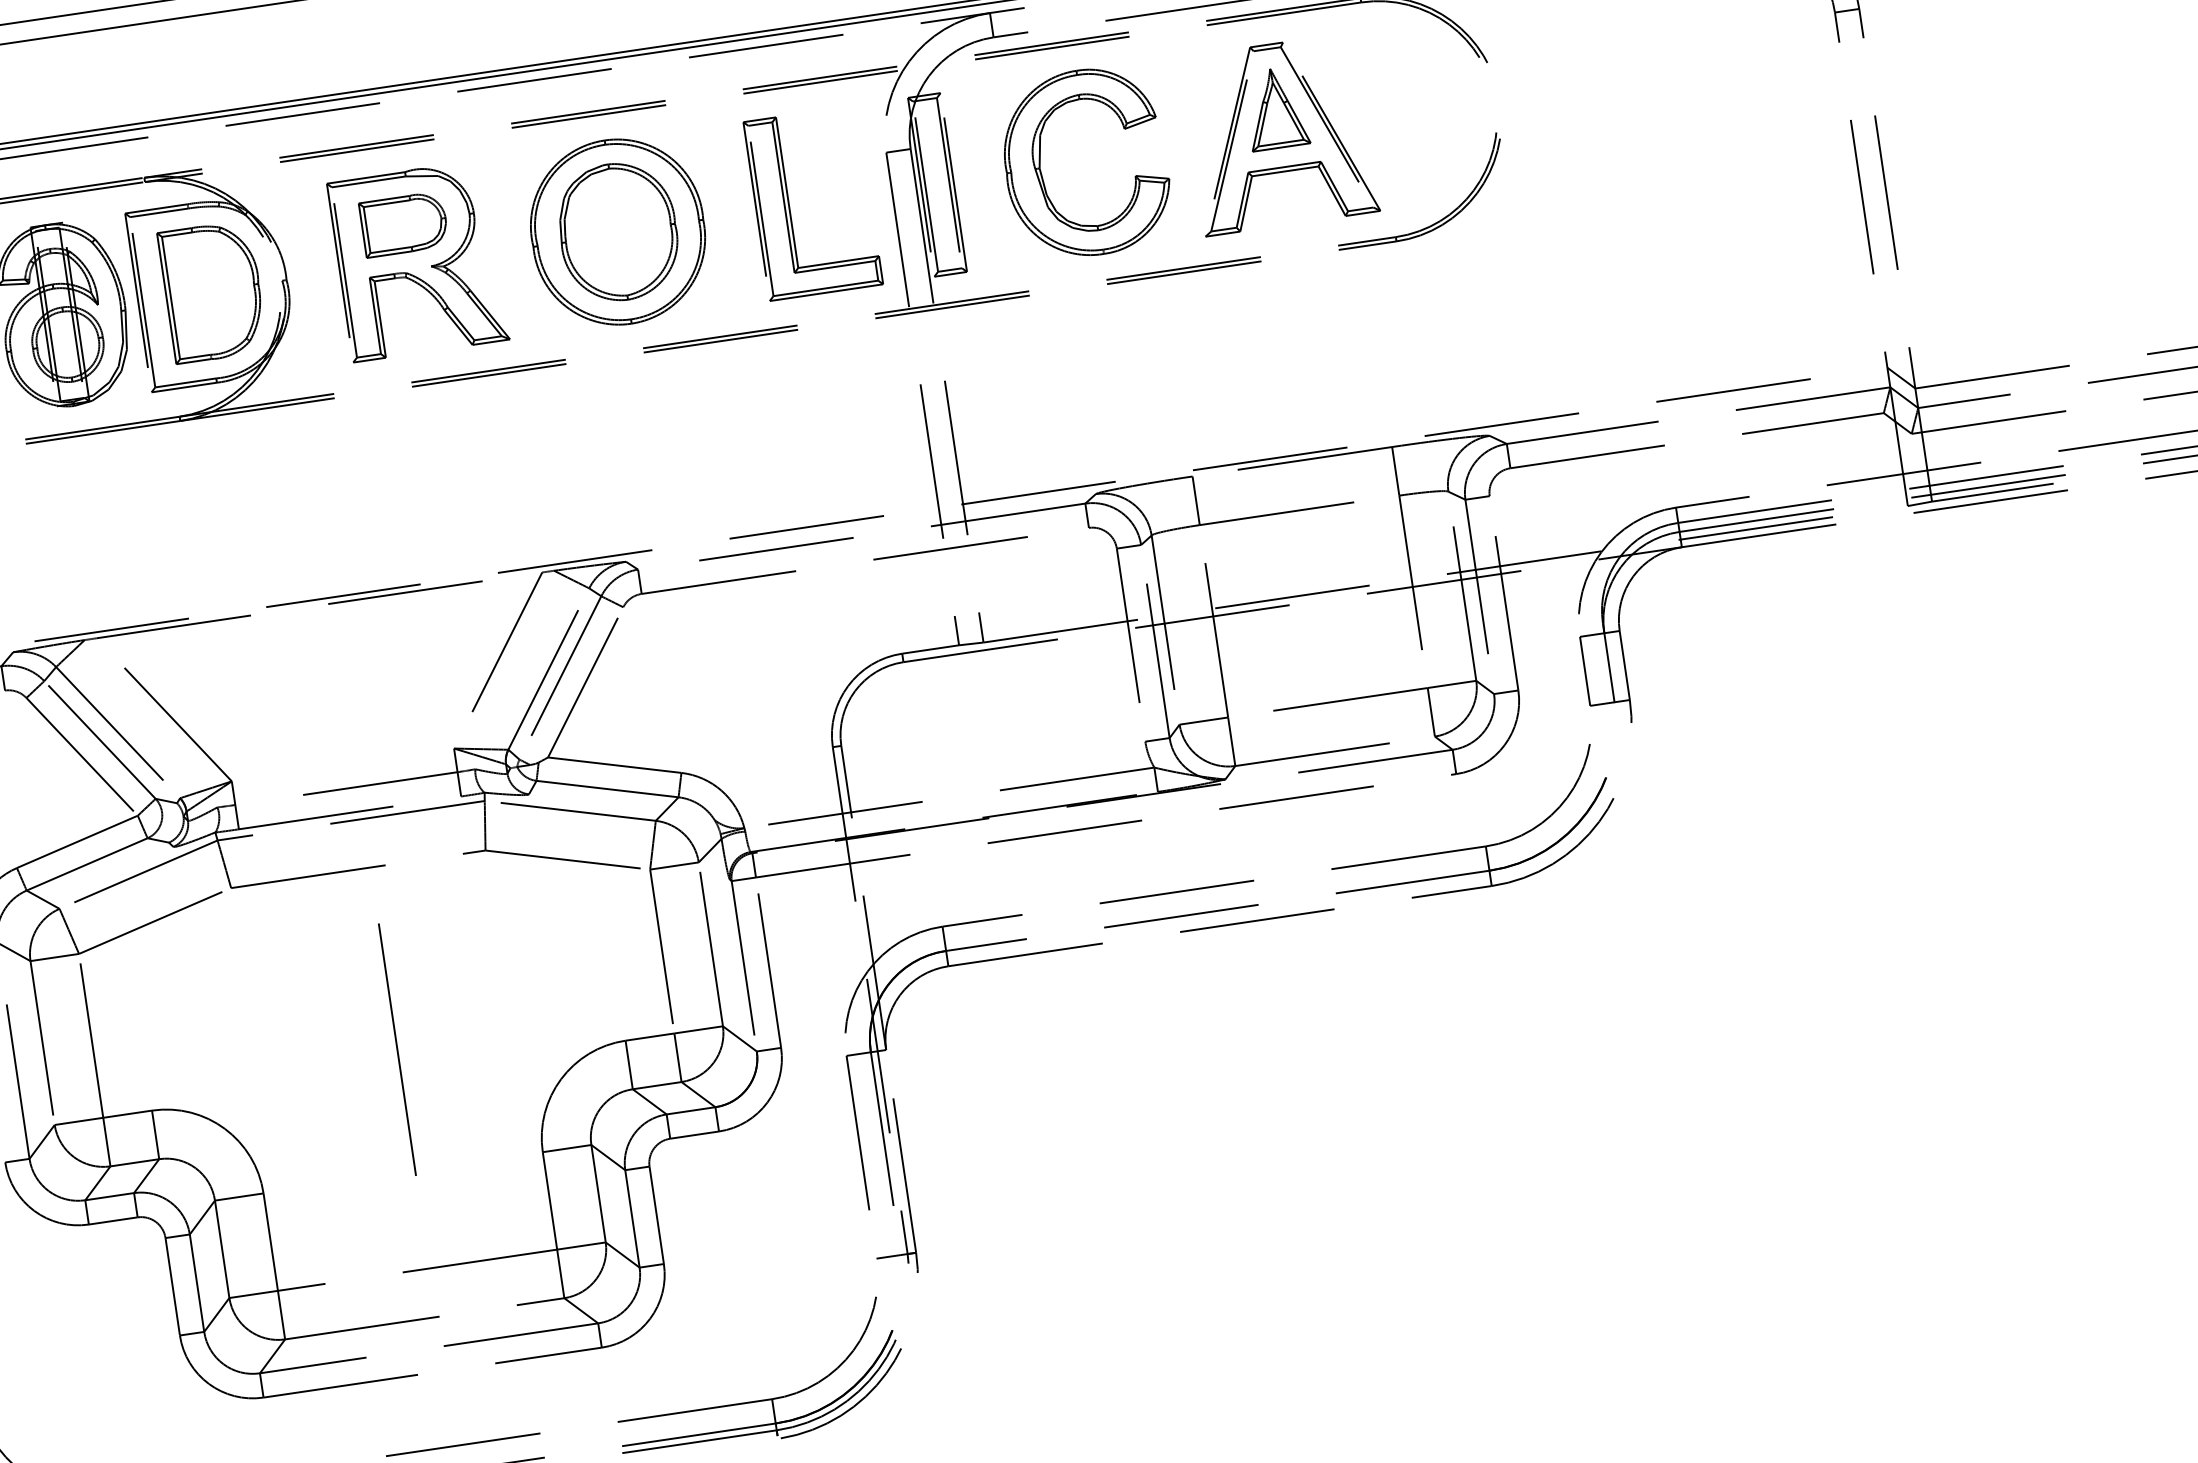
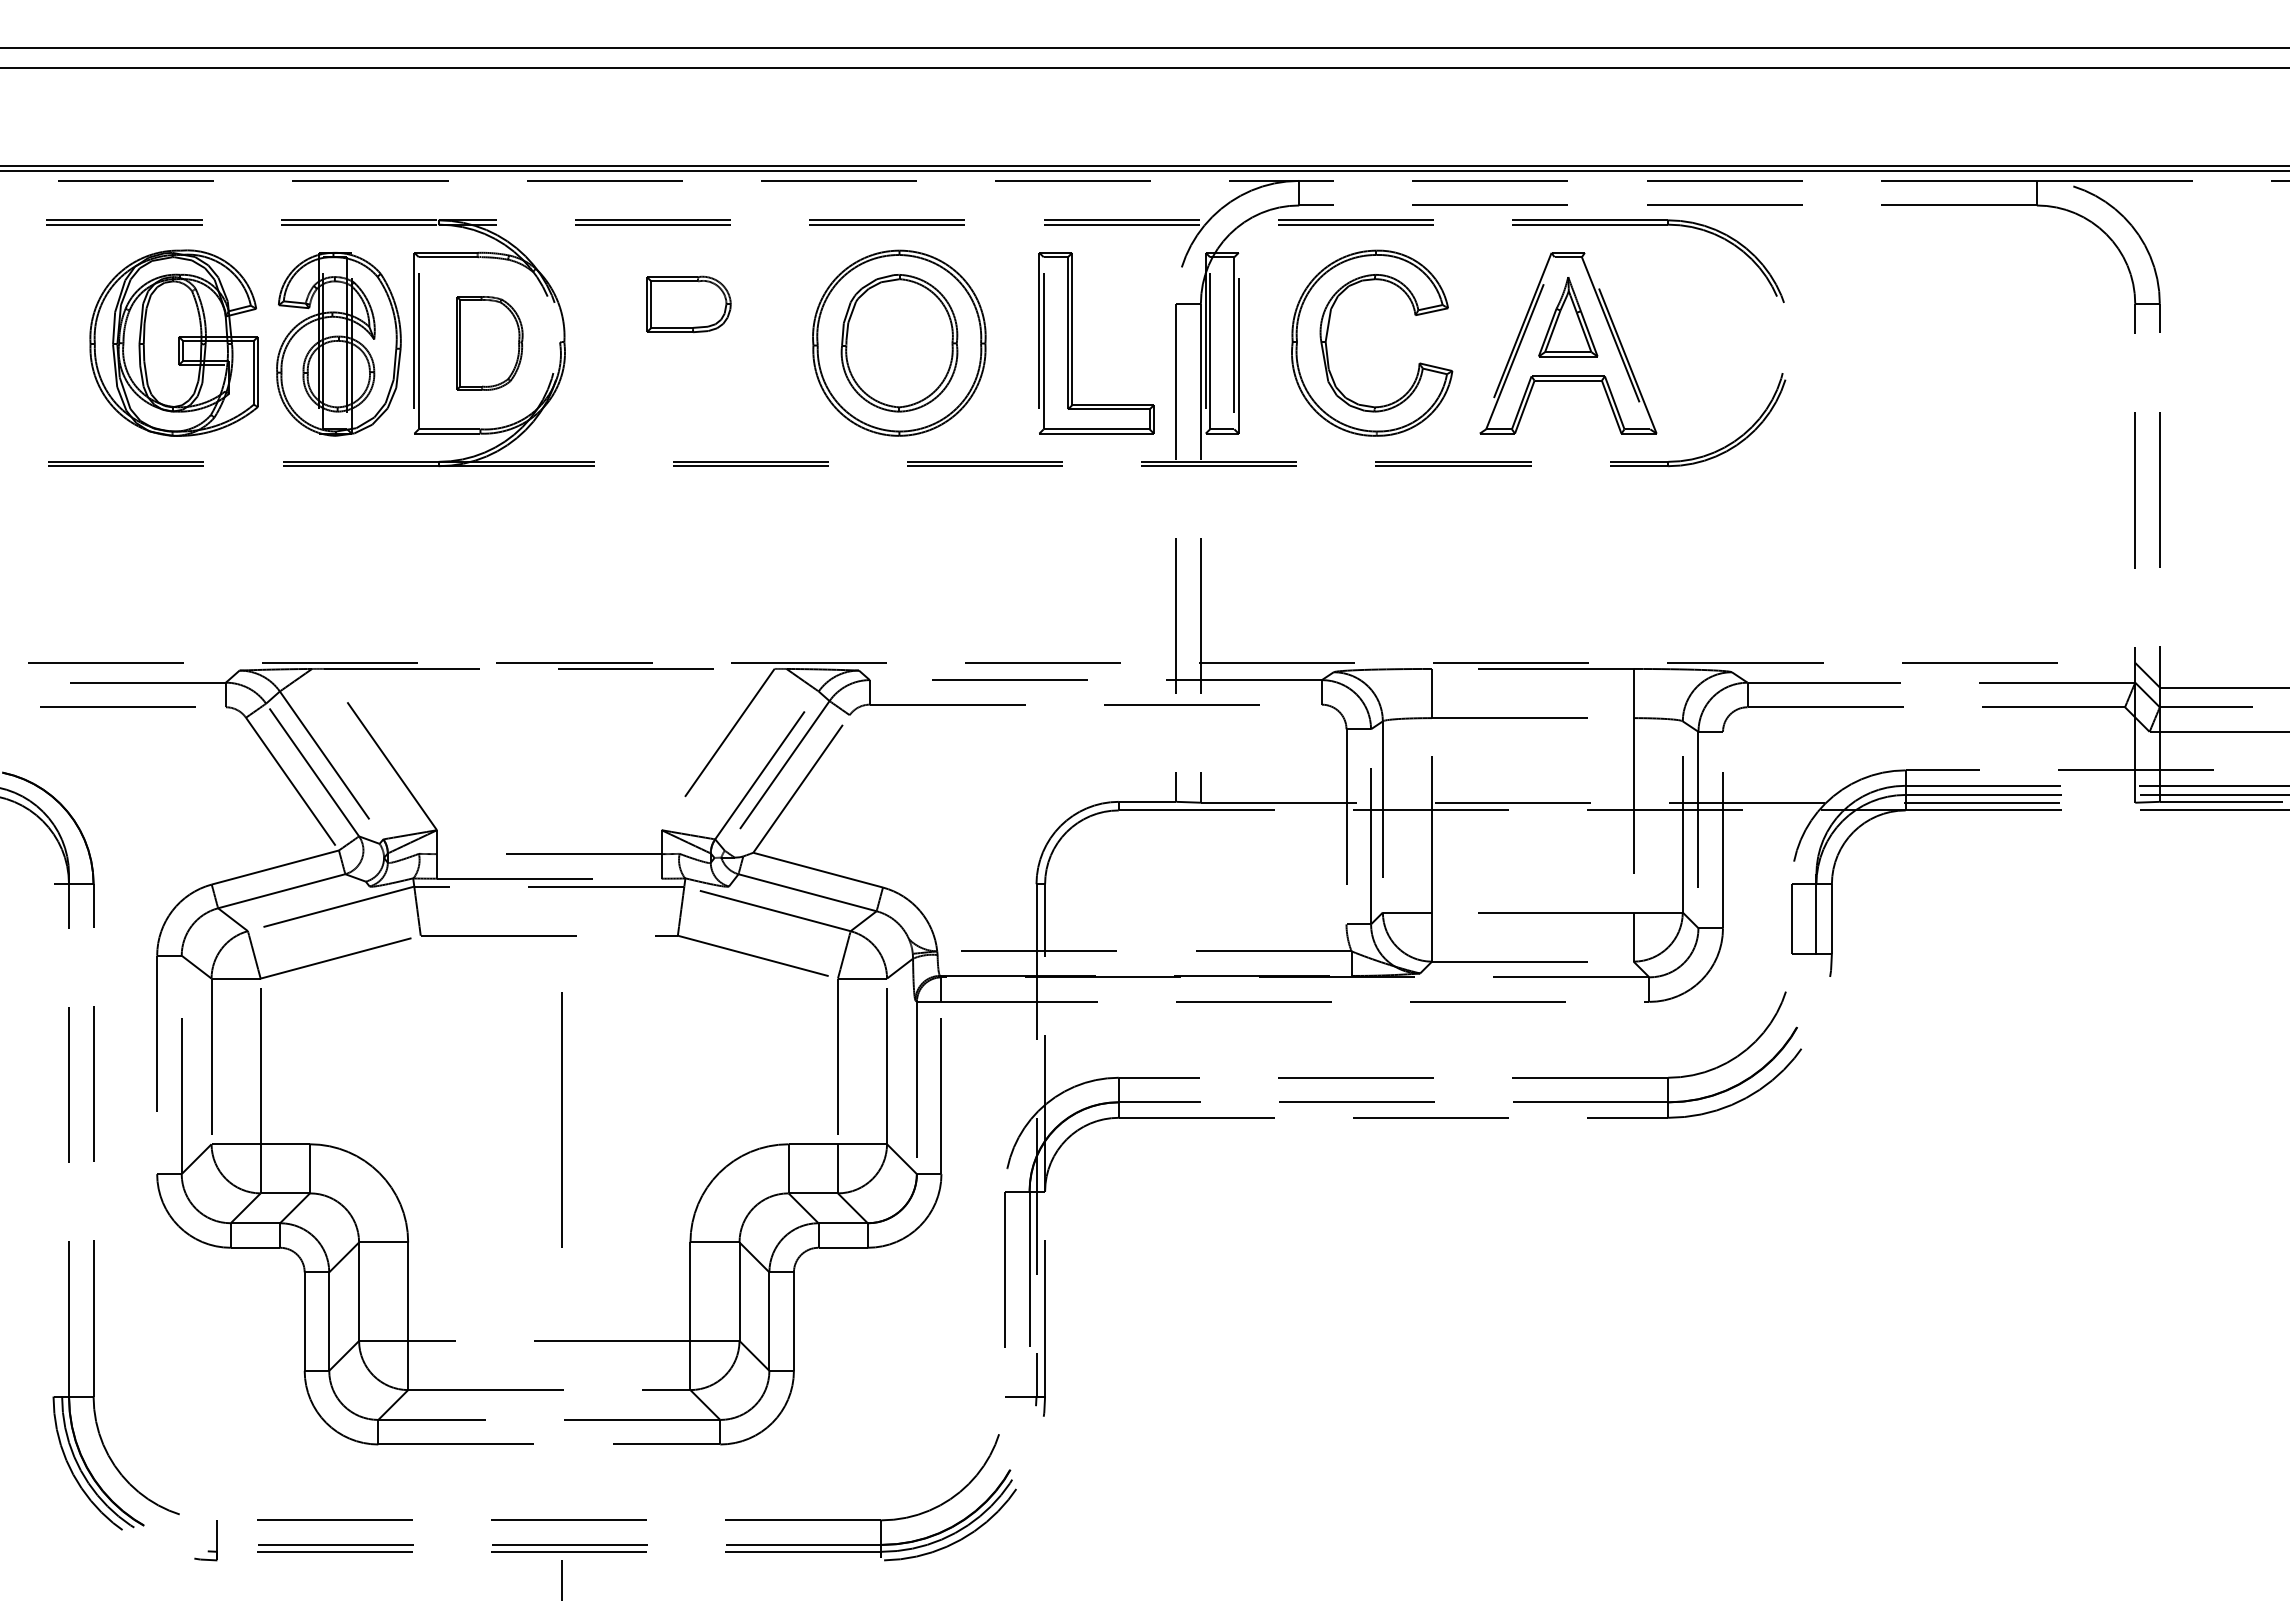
part: (431, 265) -> (709, 349), removed
part: (212, 292) -> (489, 343), size x0.7

